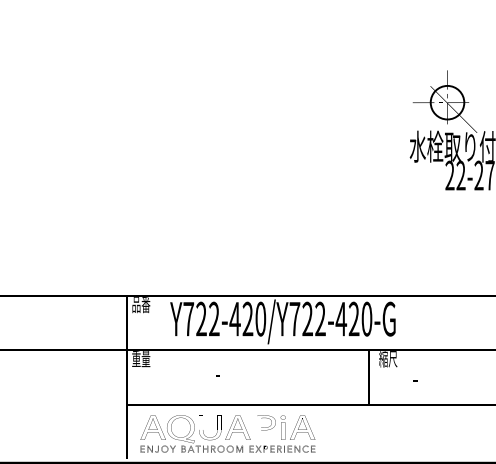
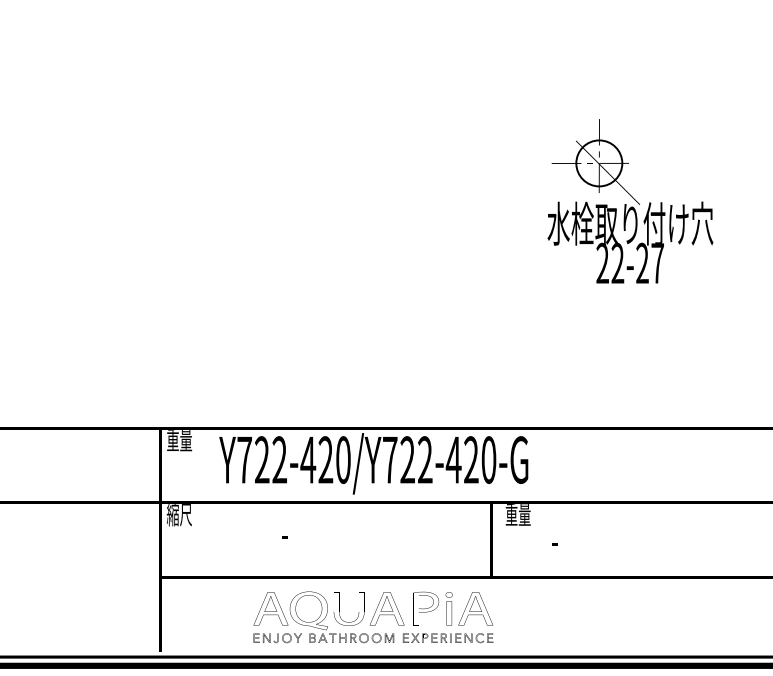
text: (141, 304) -> (179, 440), 品番 -> 重量
text: (141, 359) -> (179, 515), 重量 -> 縮尺
text: (387, 359) -> (517, 515), 縮尺 -> 重量
part: (228, 434) -> (373, 617), moved

